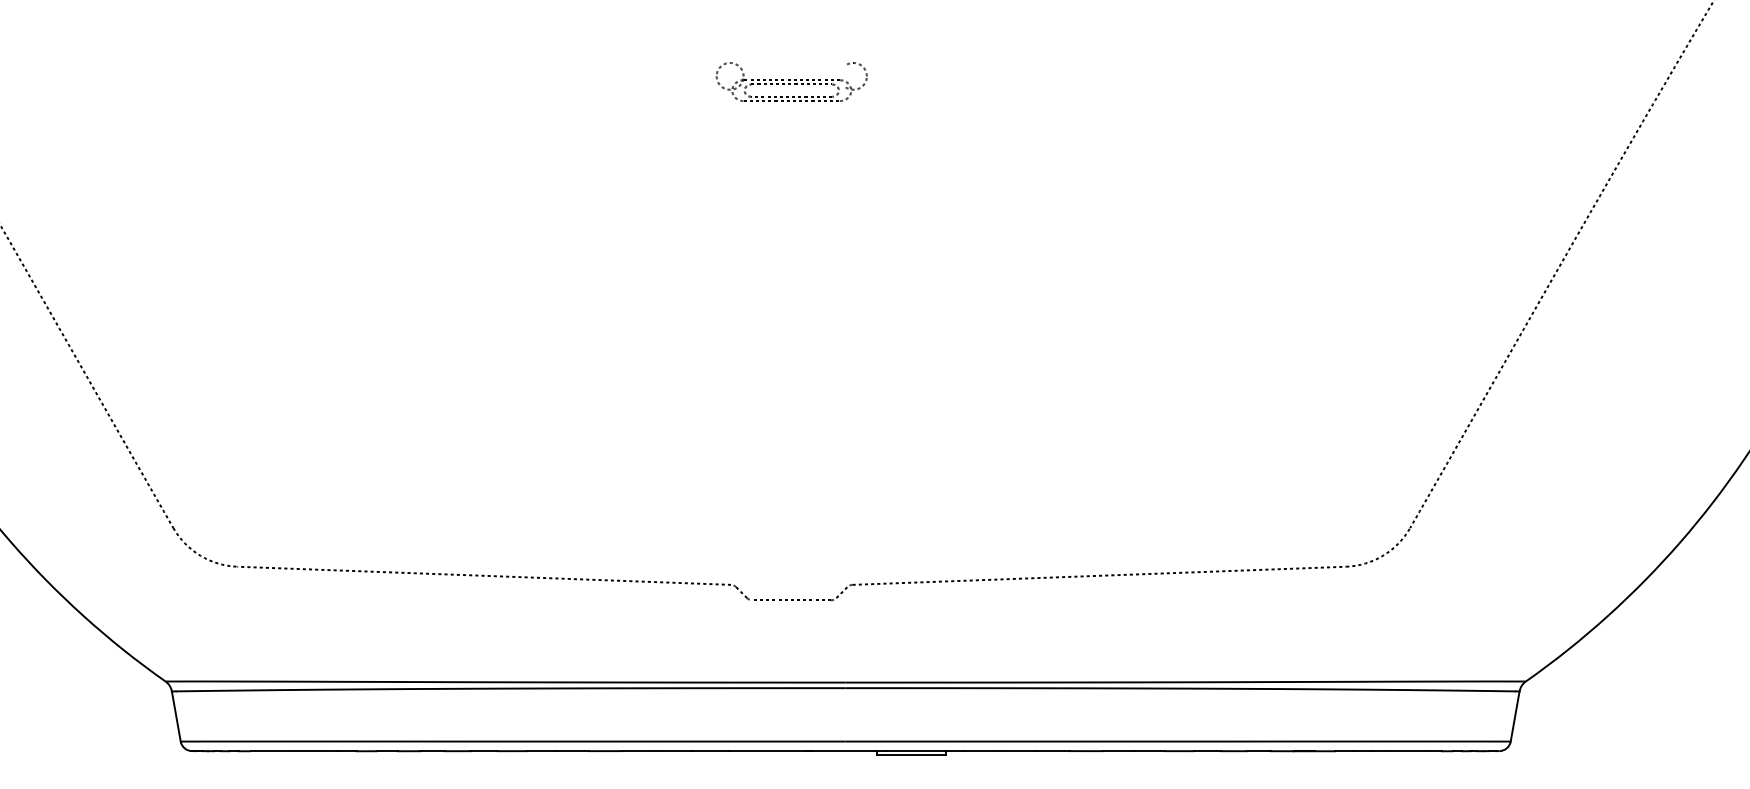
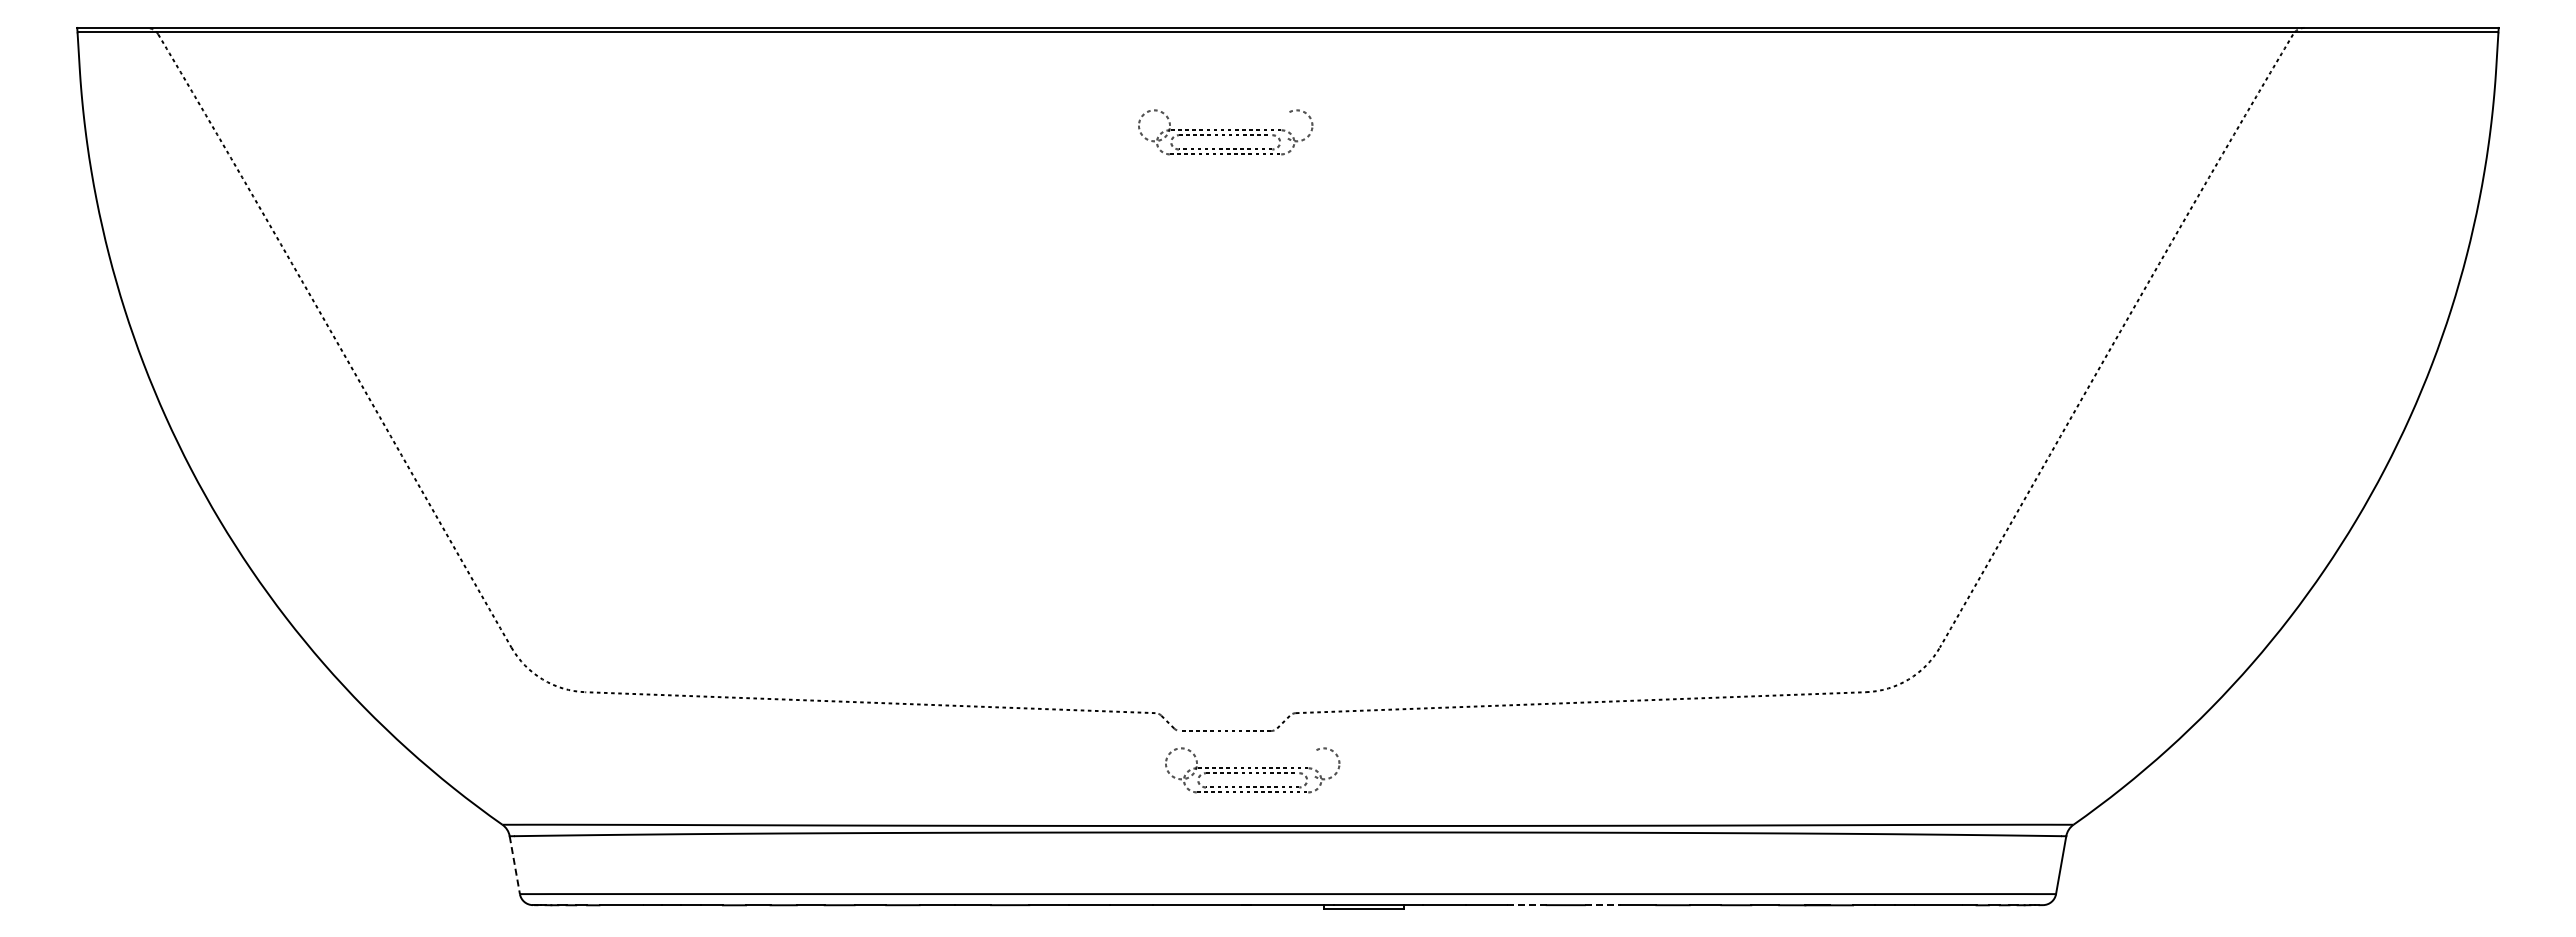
part: (815, 634) -> (1252, 770), added
line: (176, 716) -> (514, 865), solid -> dashed
line: (1052, 751) -> (1526, 905), solid -> dashed
line: (1118, 751) -> (1603, 905), solid -> dashed

